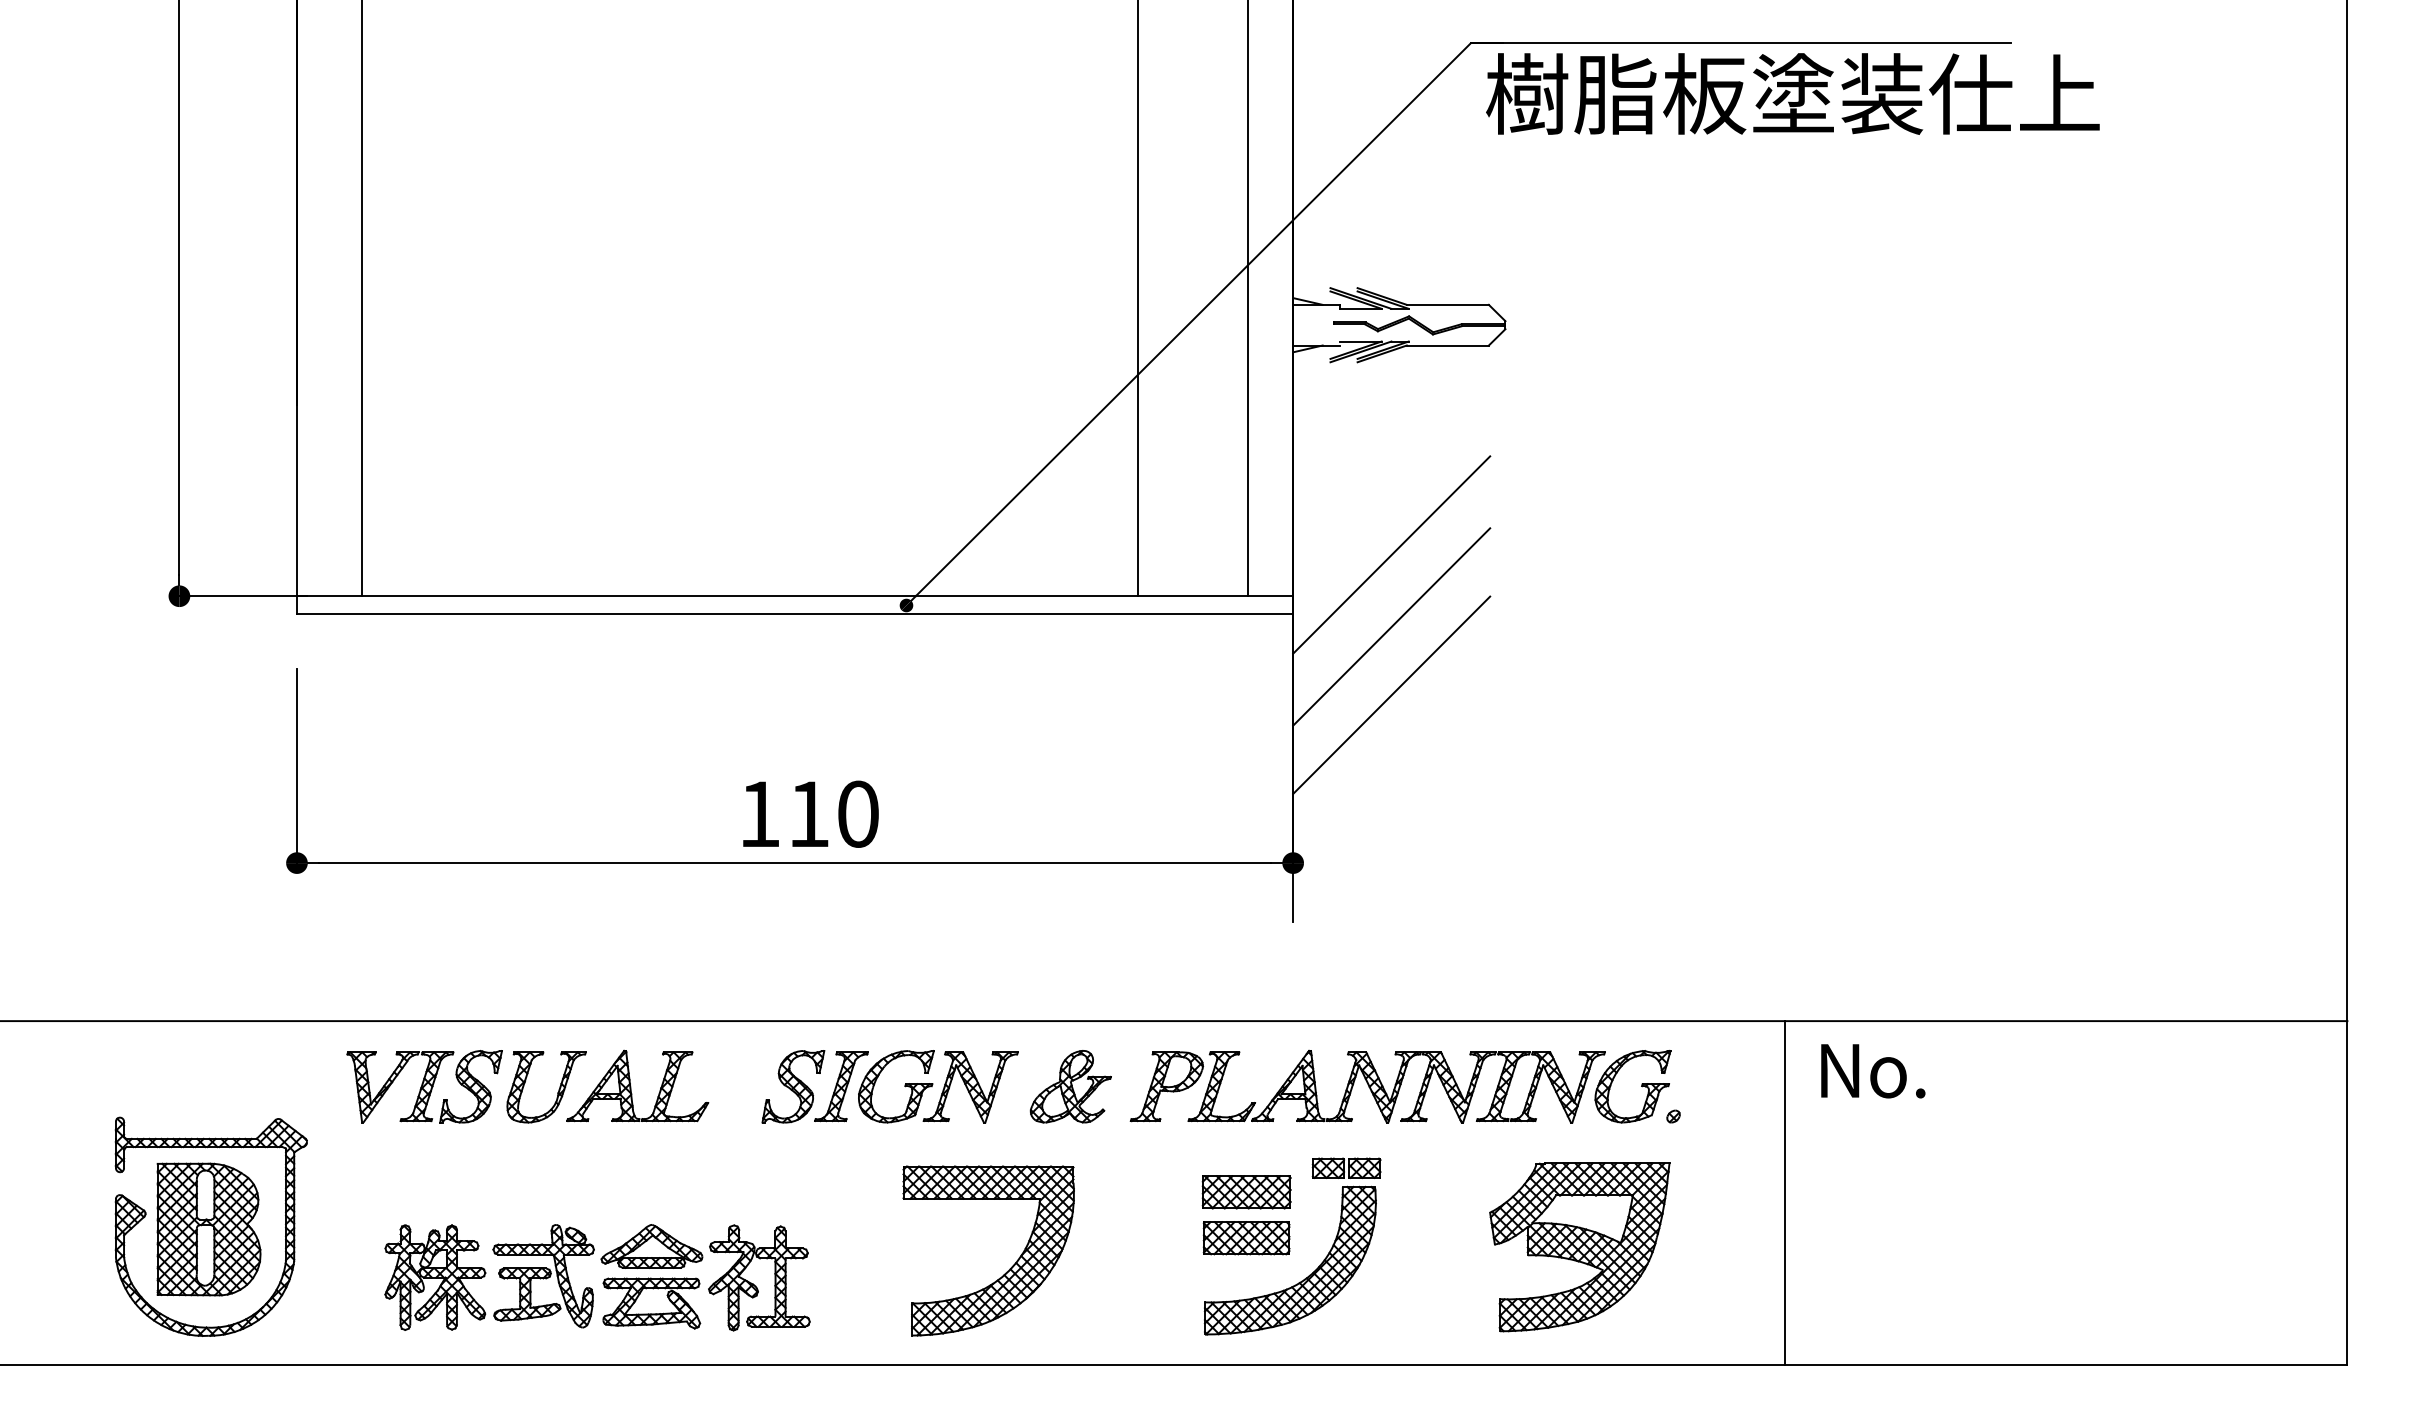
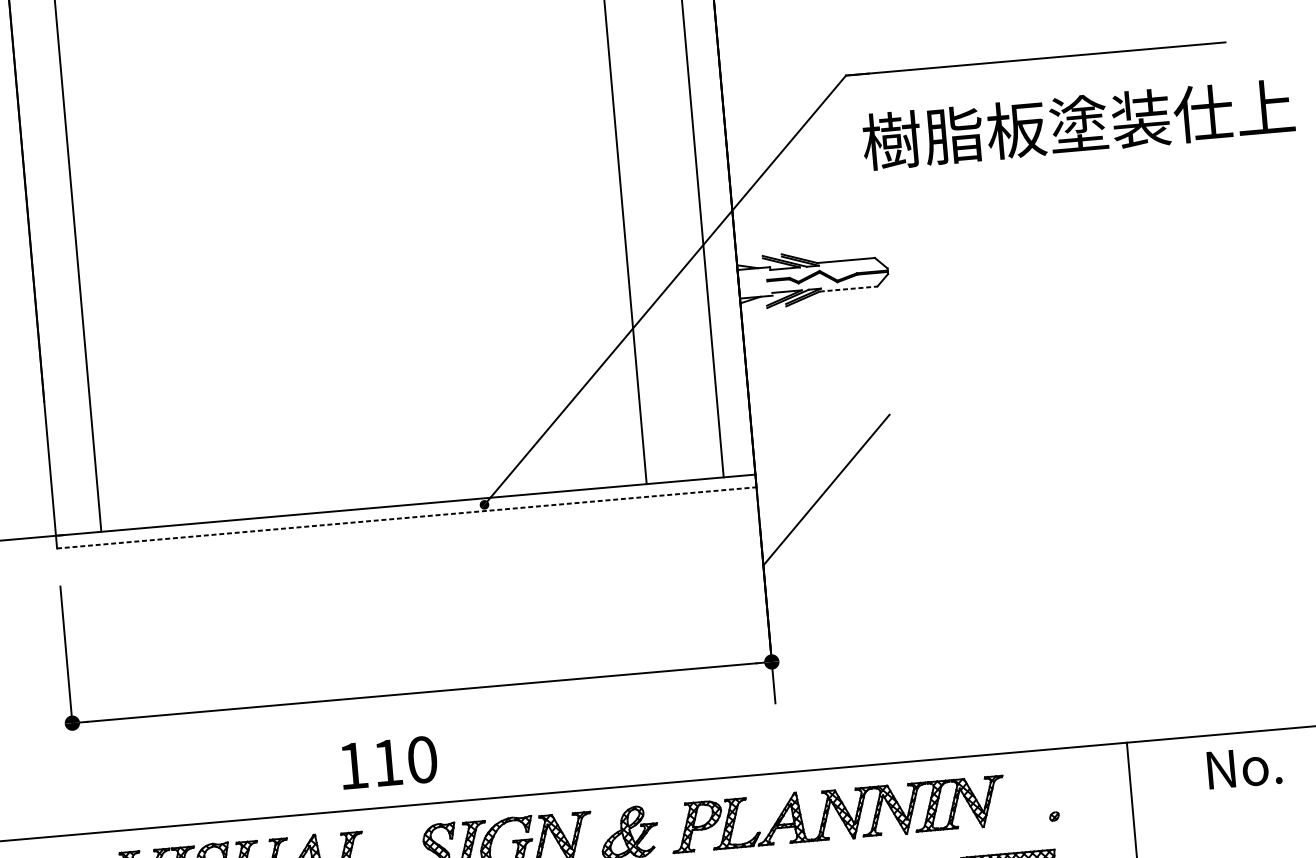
text: (1792, 93) -> (1078, 123), moved
line: (1448, 345) -> (849, 289), solid -> dashed
line: (1391, 554) -> (821, 439), removed
line: (795, 614) -> (407, 517), solid -> dashed
line: (1391, 694) -> (830, 537), removed
text: (810, 813) -> (388, 762), moved
text: (1873, 1071) -> (1244, 768), moved
part: (1641, 1086) -> (1030, 797), removed

